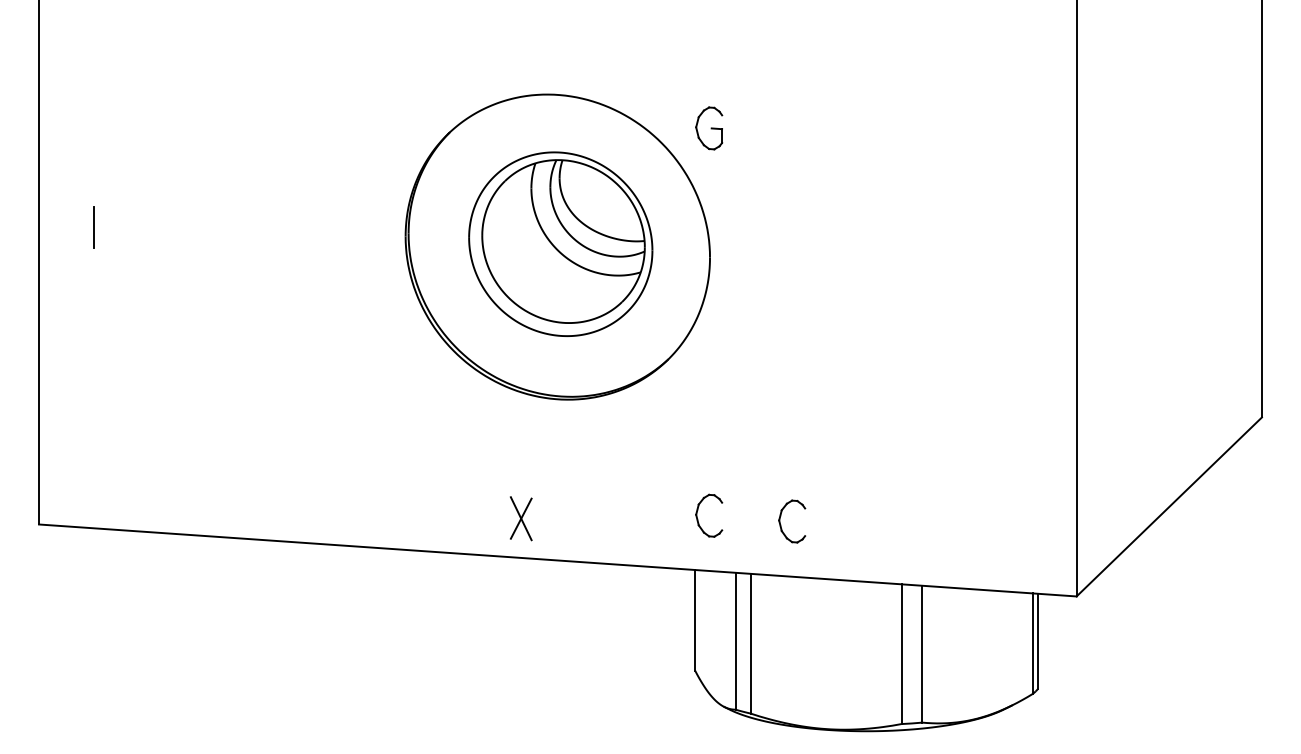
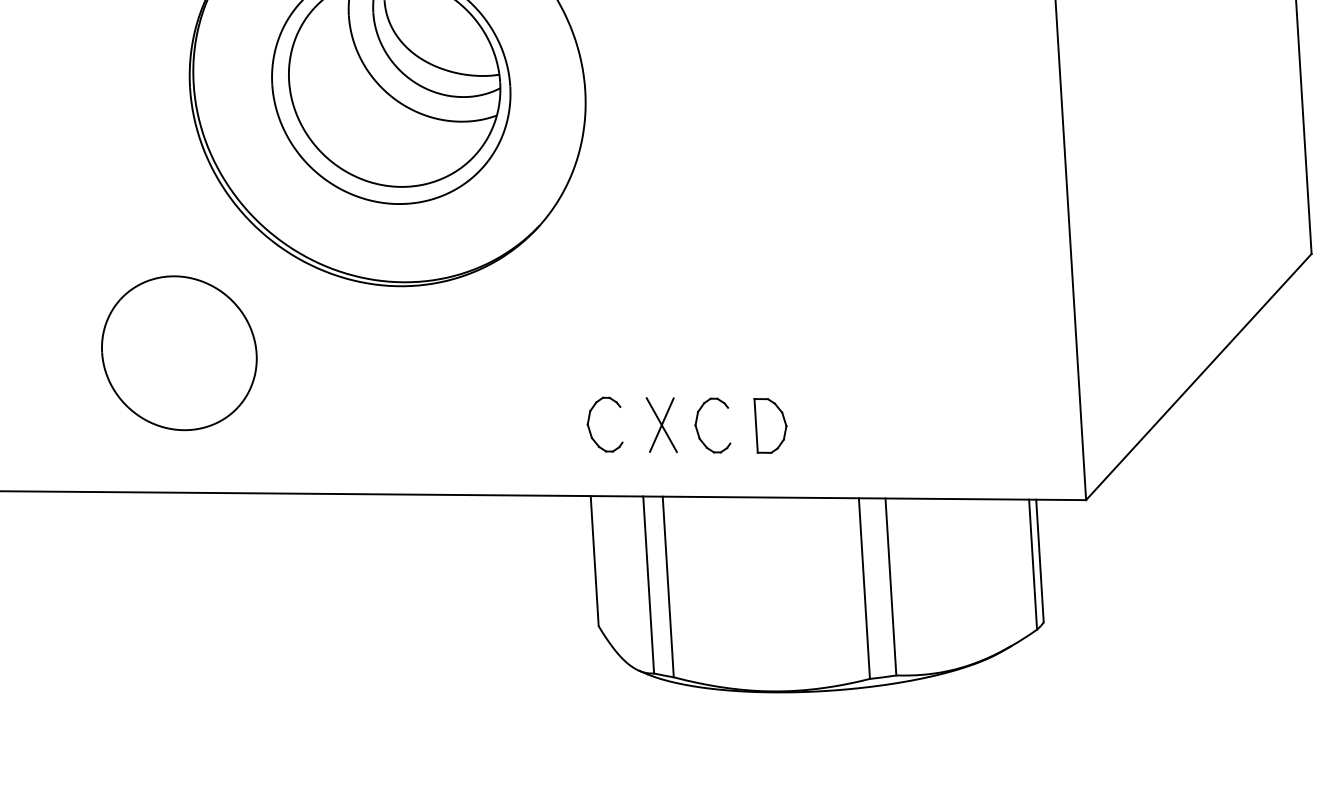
part: (384, 440) -> (178, 353), added
part: (521, 518) -> (662, 424), moved
part: (837, 524) -> (771, 425), added

